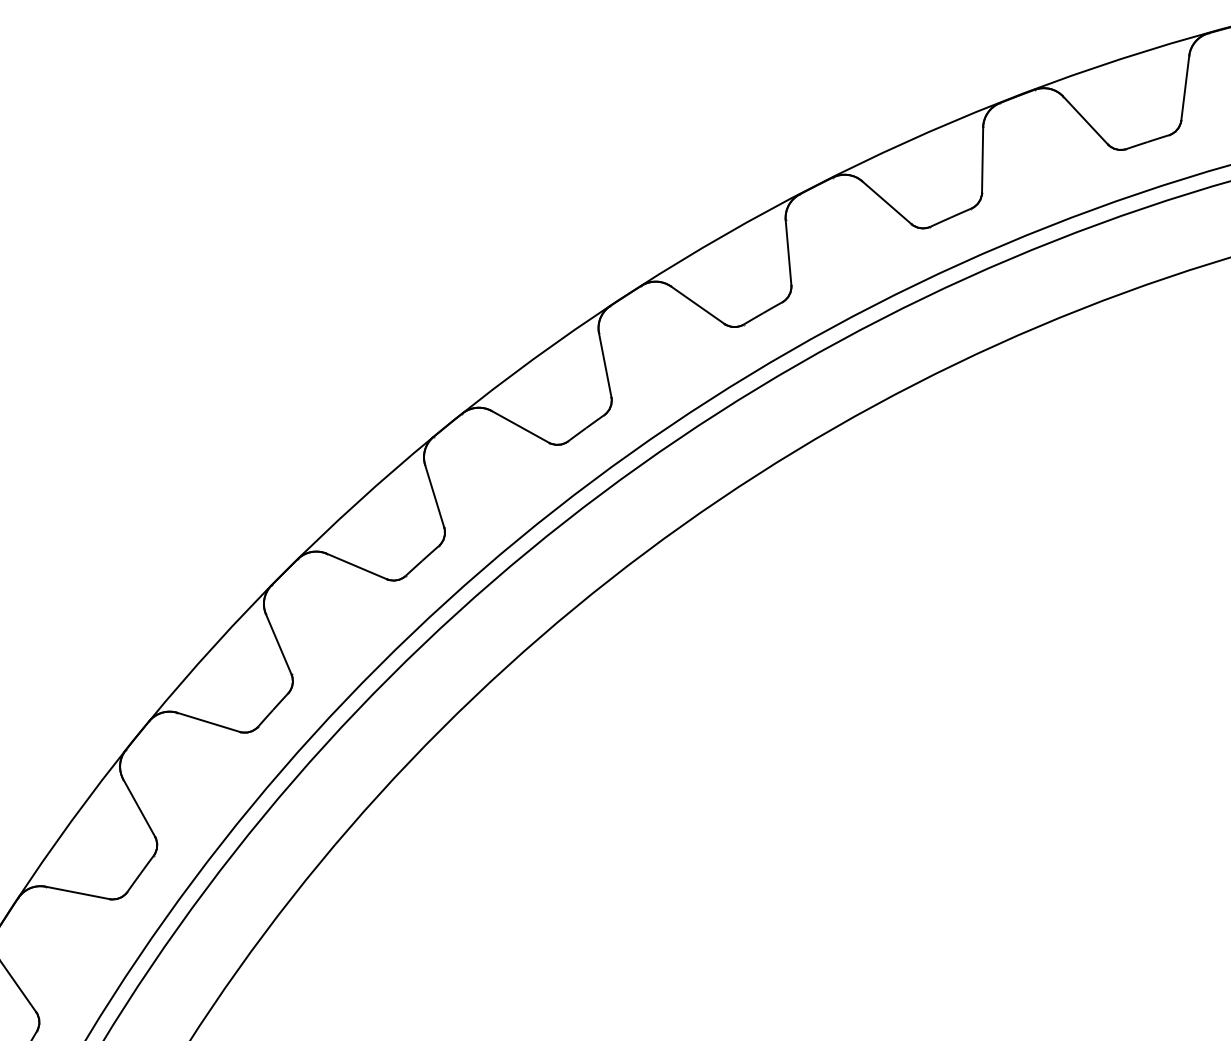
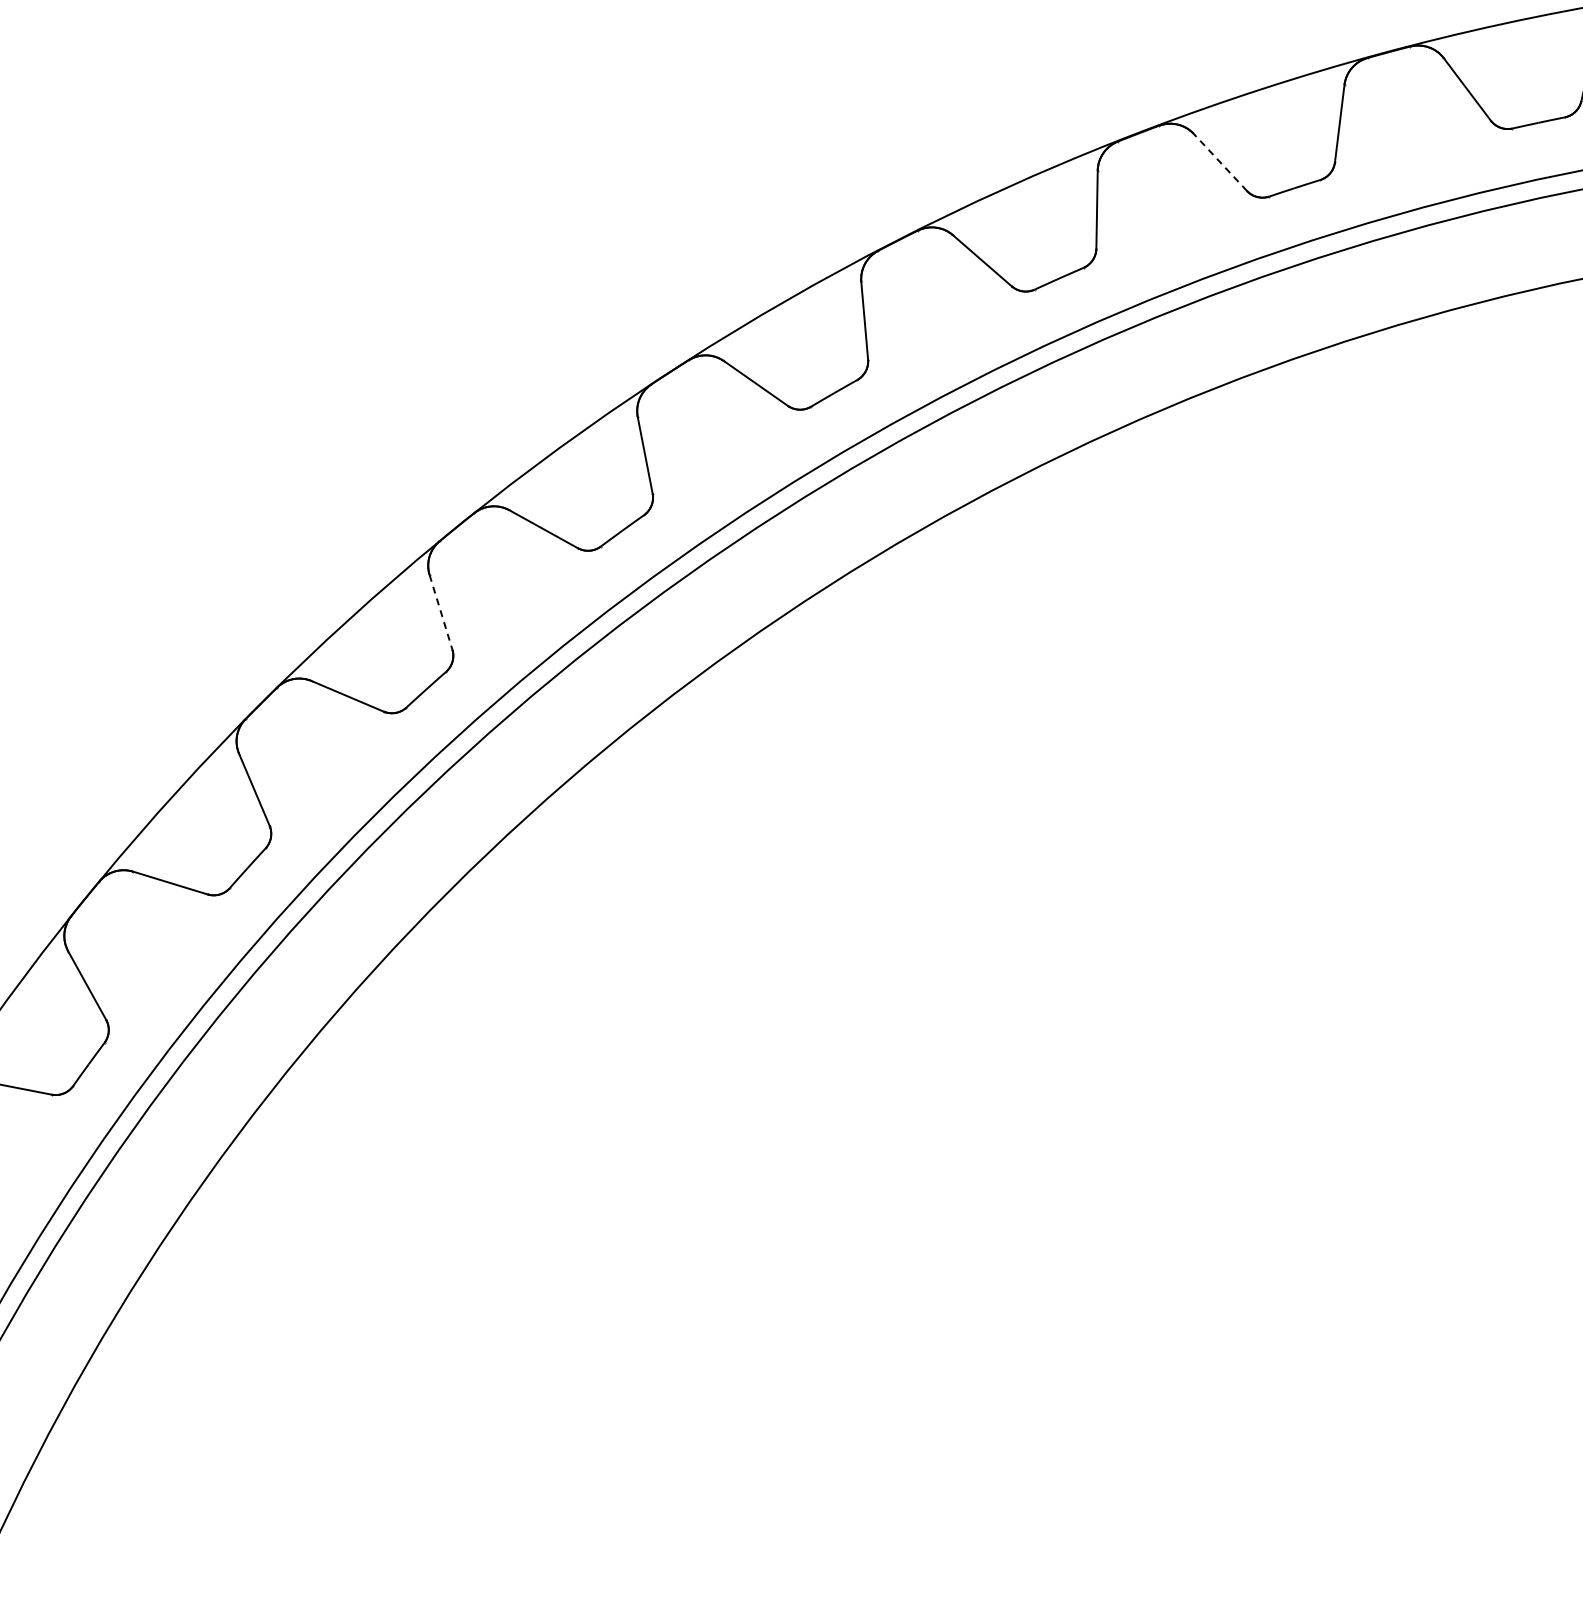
line: (1085, 120) -> (1220, 162), solid -> dashed
line: (435, 496) -> (441, 612), solid -> dashed

